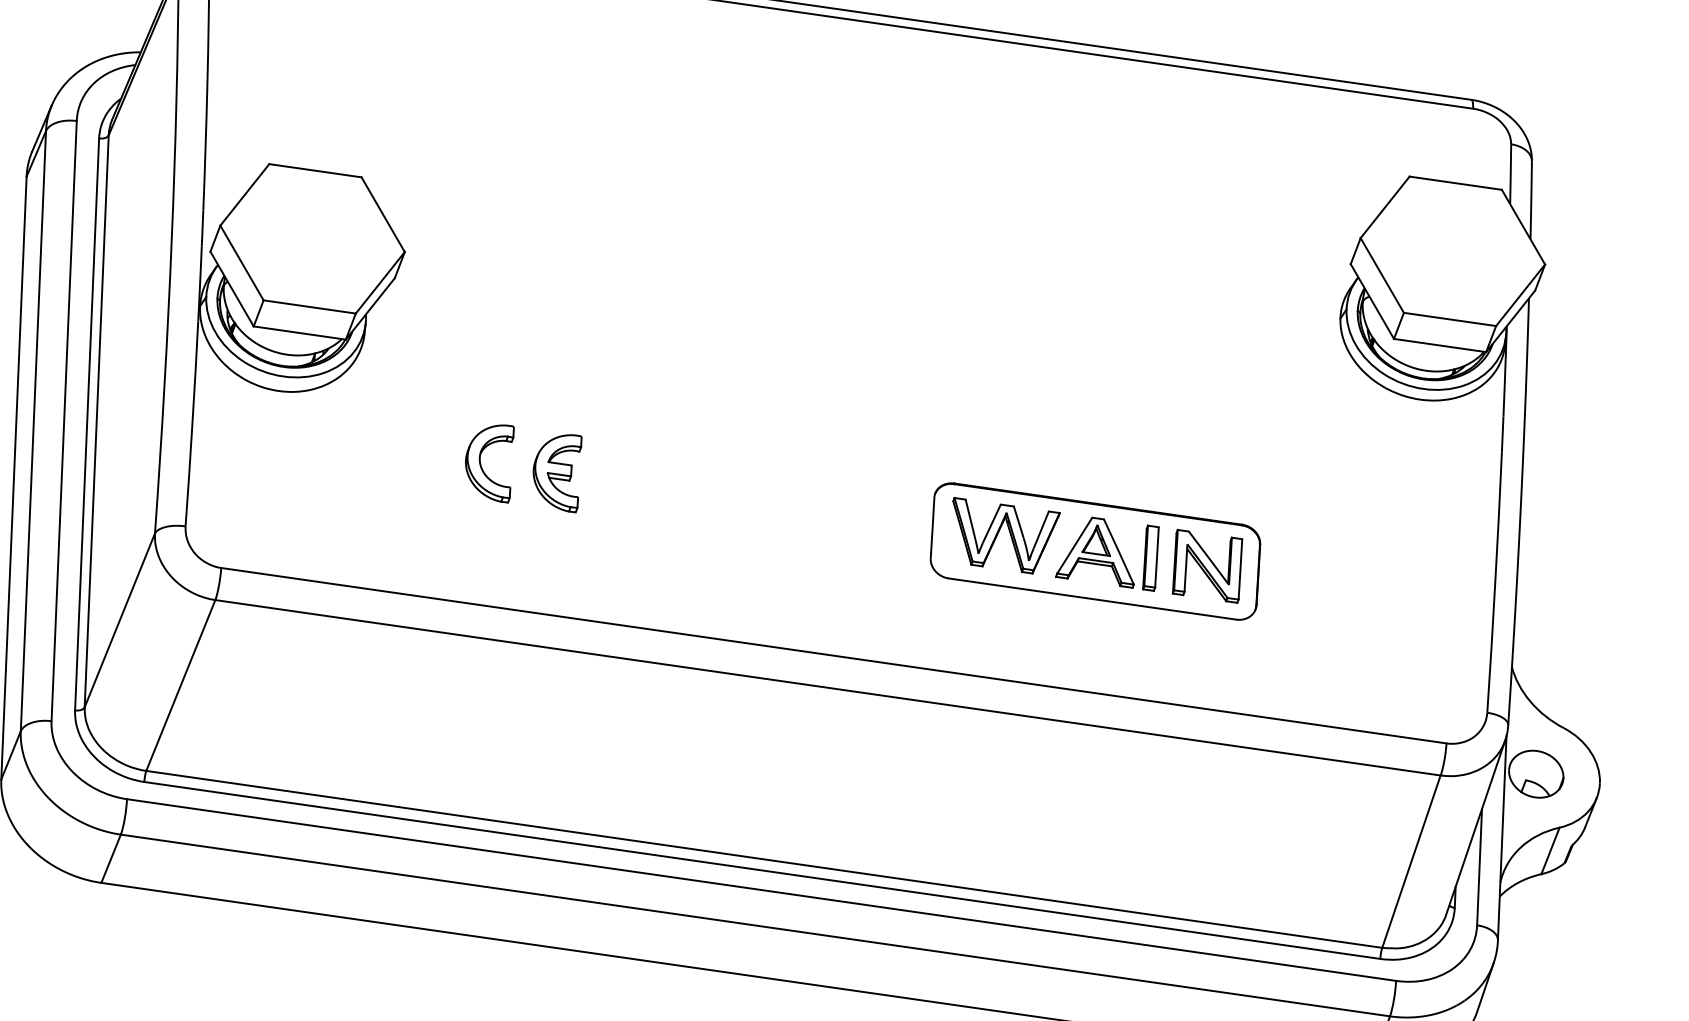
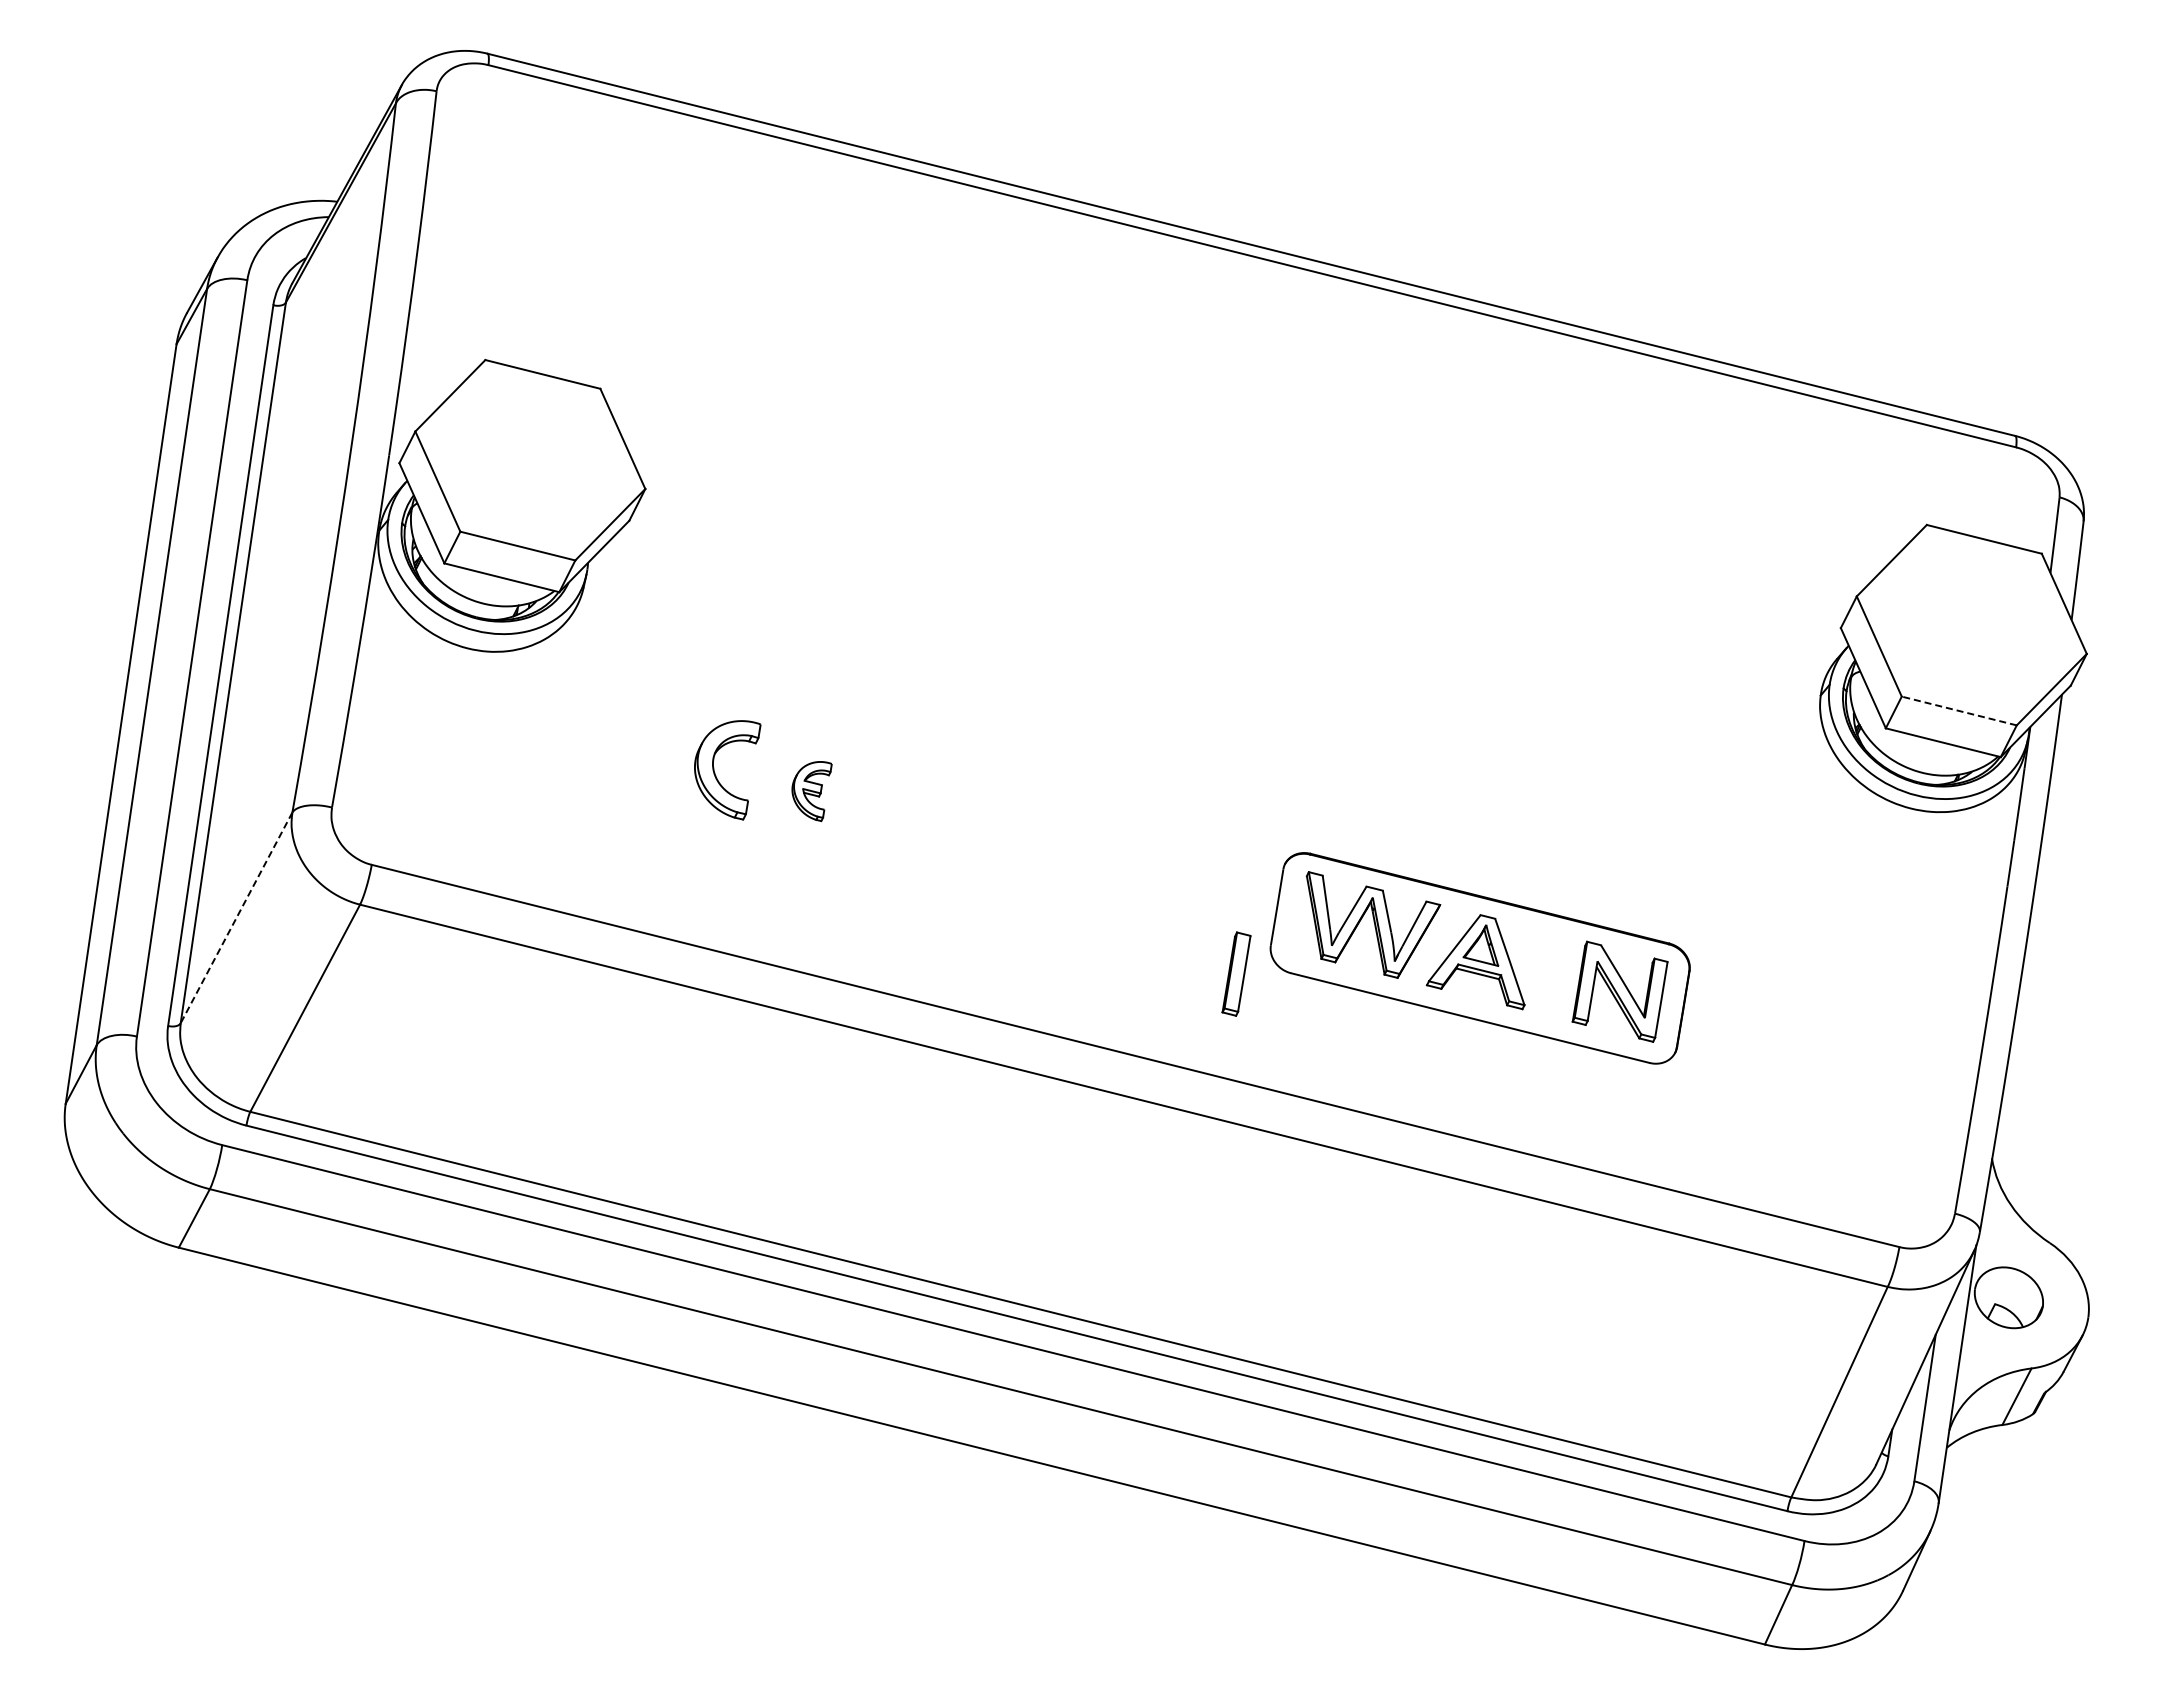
line: (1449, 319) -> (1958, 710), solid -> dashed
part: (559, 475) -> (811, 791), size x0.6
part: (1150, 557) -> (1236, 973), moved
line: (119, 620) -> (236, 918), solid -> dashed

